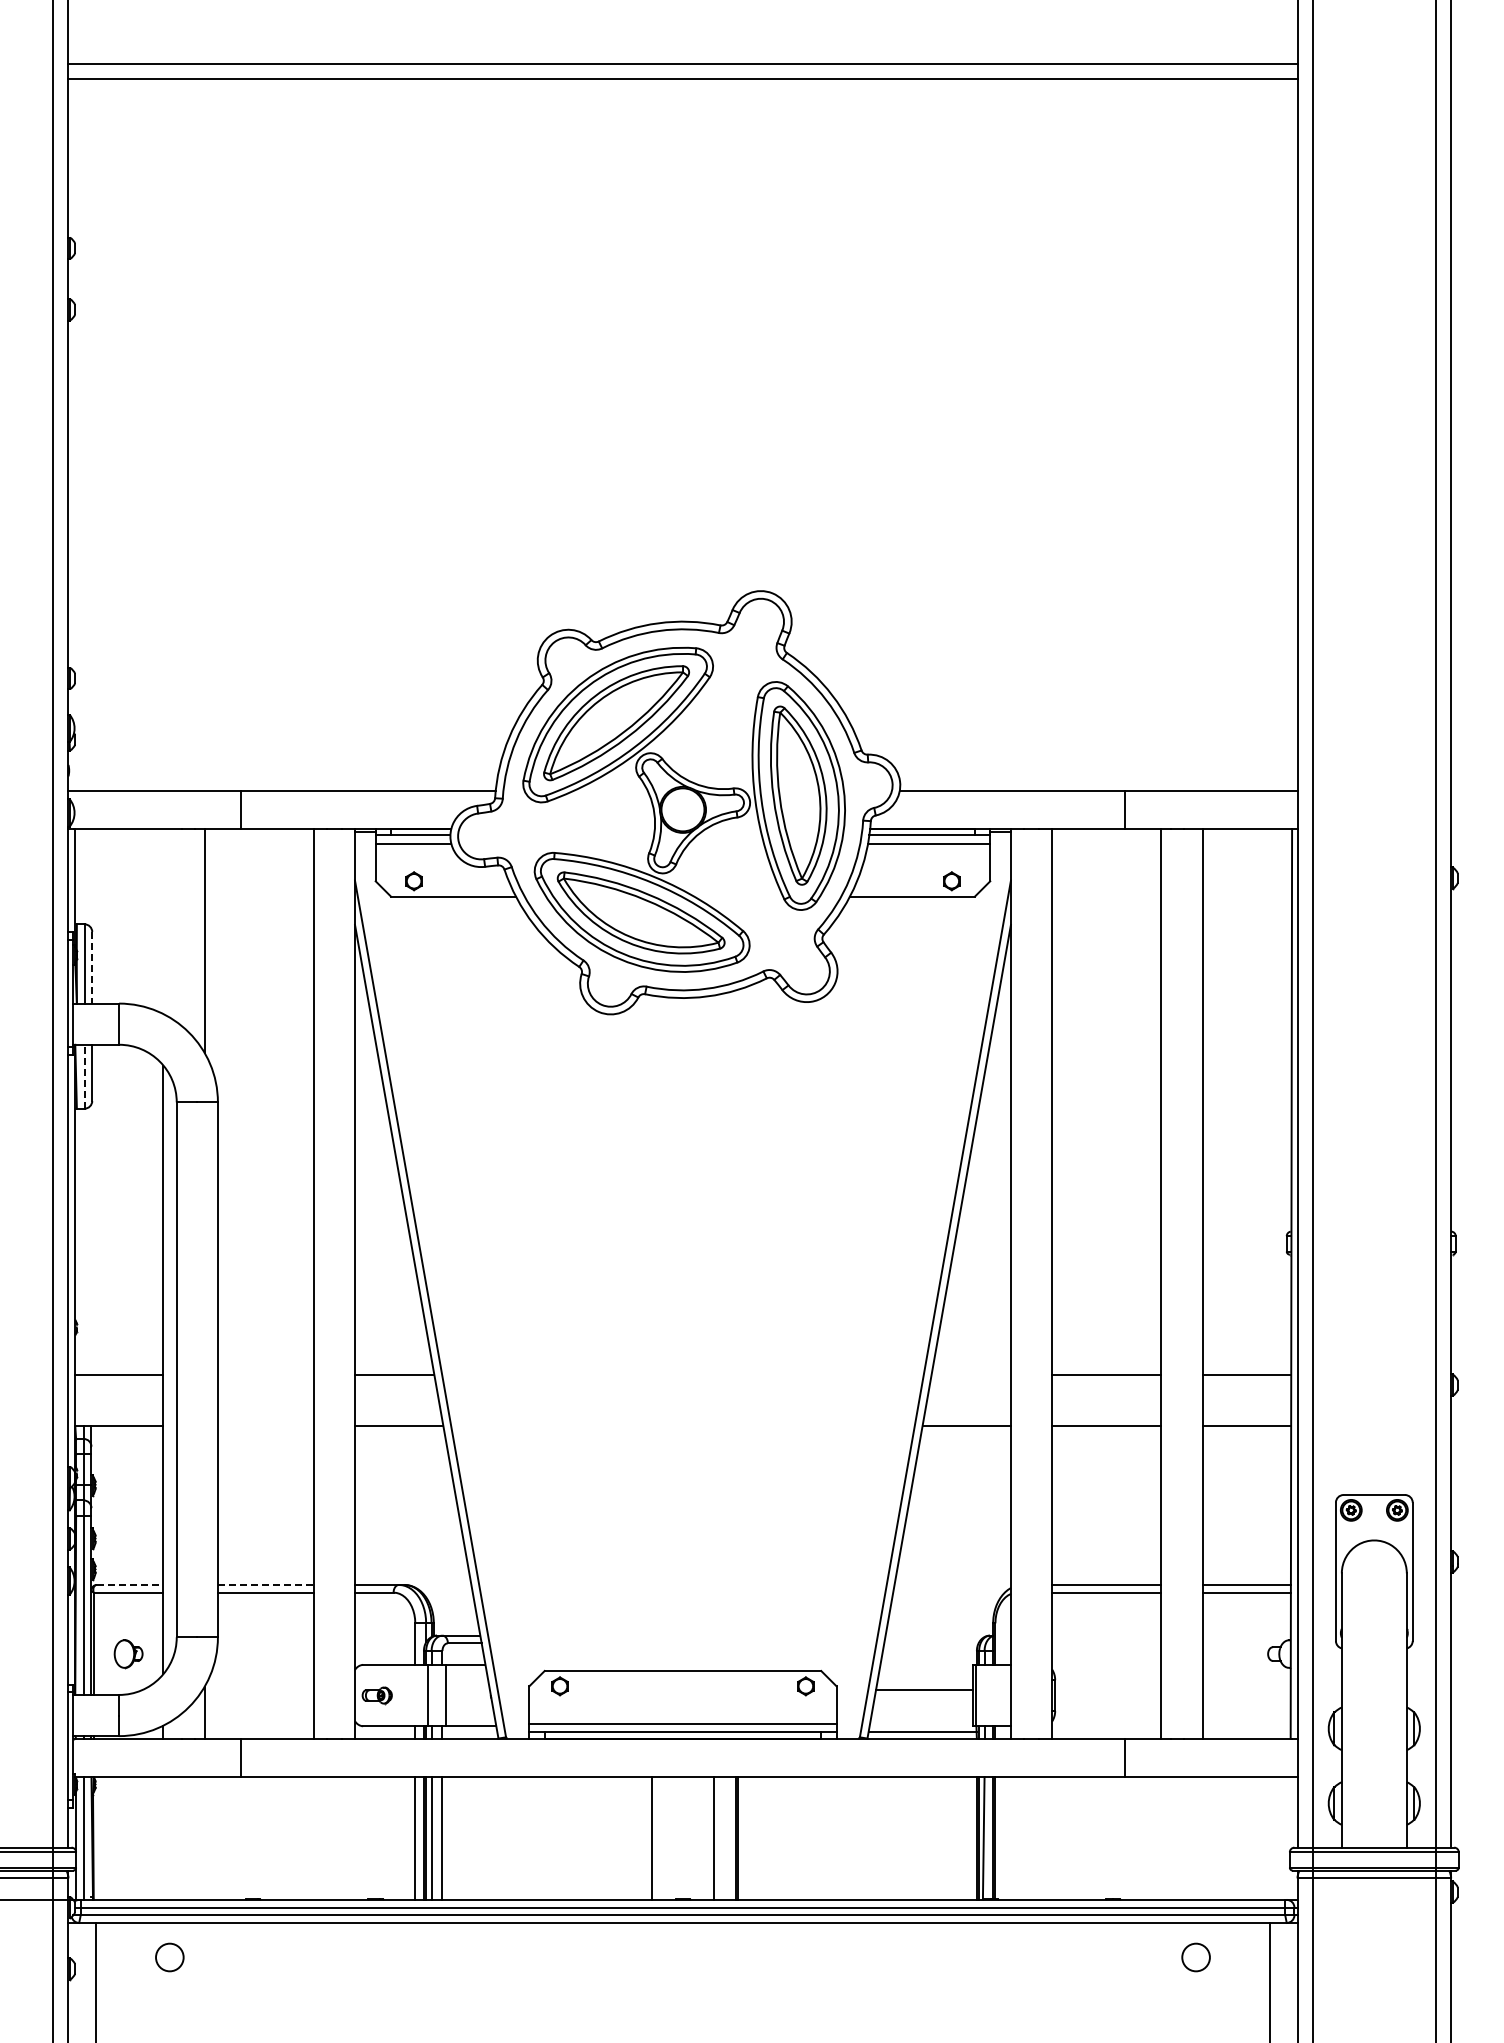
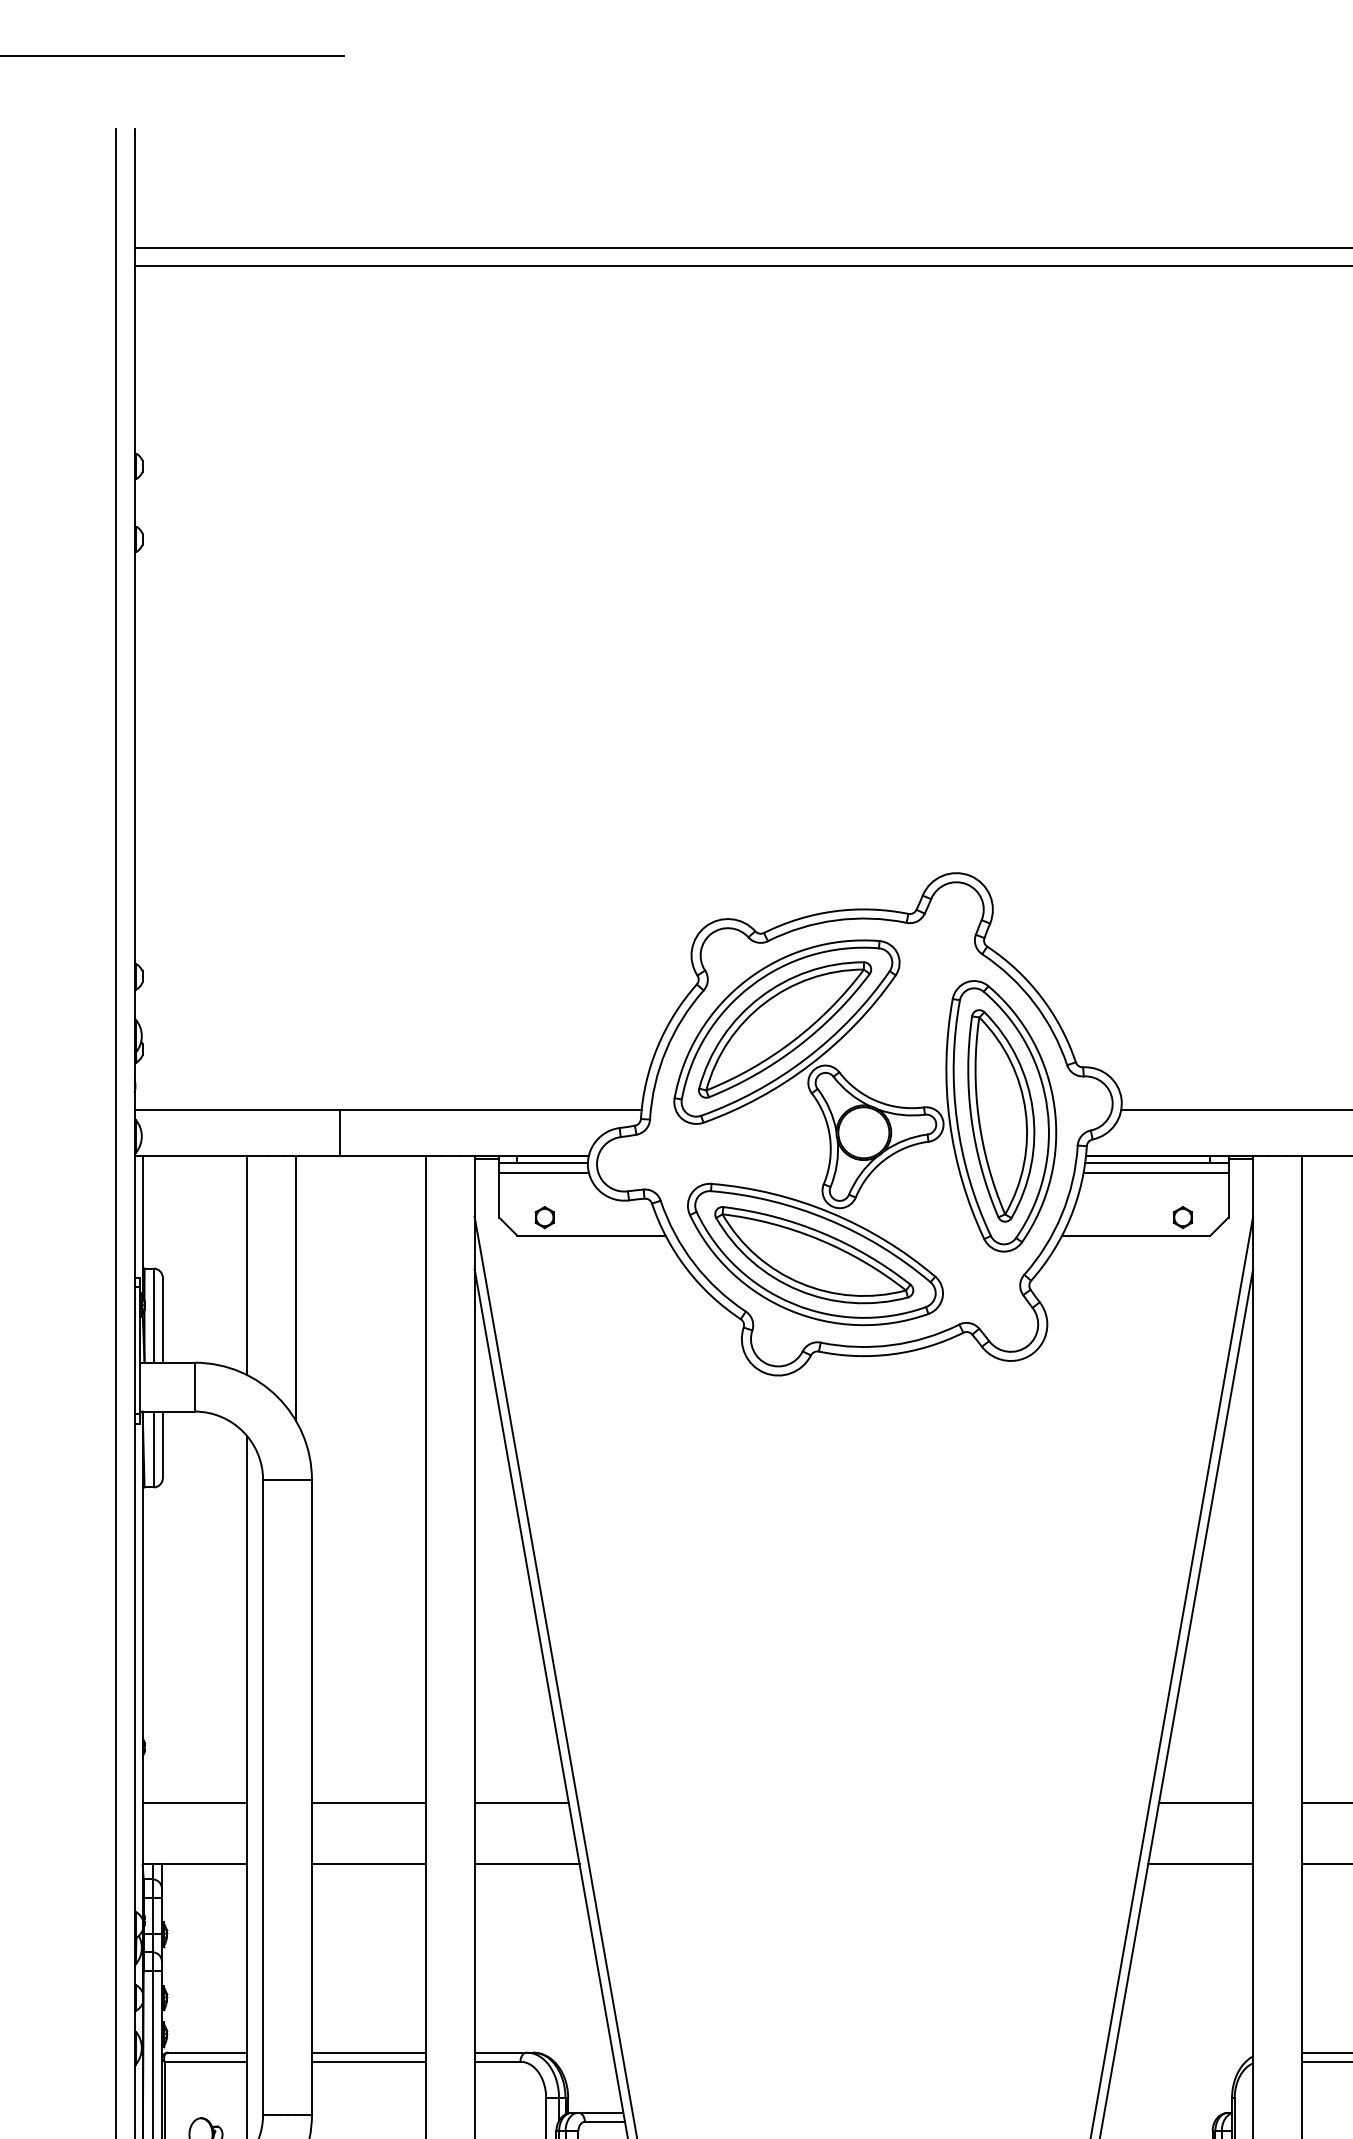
line: (163, 921) -> (247, 1265), added
line: (92, 967) -> (163, 1319), dashed -> solid
line: (84, 1076) -> (153, 1449), dashed -> solid
line: (265, 1374) -> (368, 1802), added
line: (970, 1374) -> (1205, 1802), added
line: (265, 1426) -> (368, 1864), added
line: (130, 1584) -> (208, 2052), dashed -> solid
line: (265, 1584) -> (368, 2052), dashed -> solid

